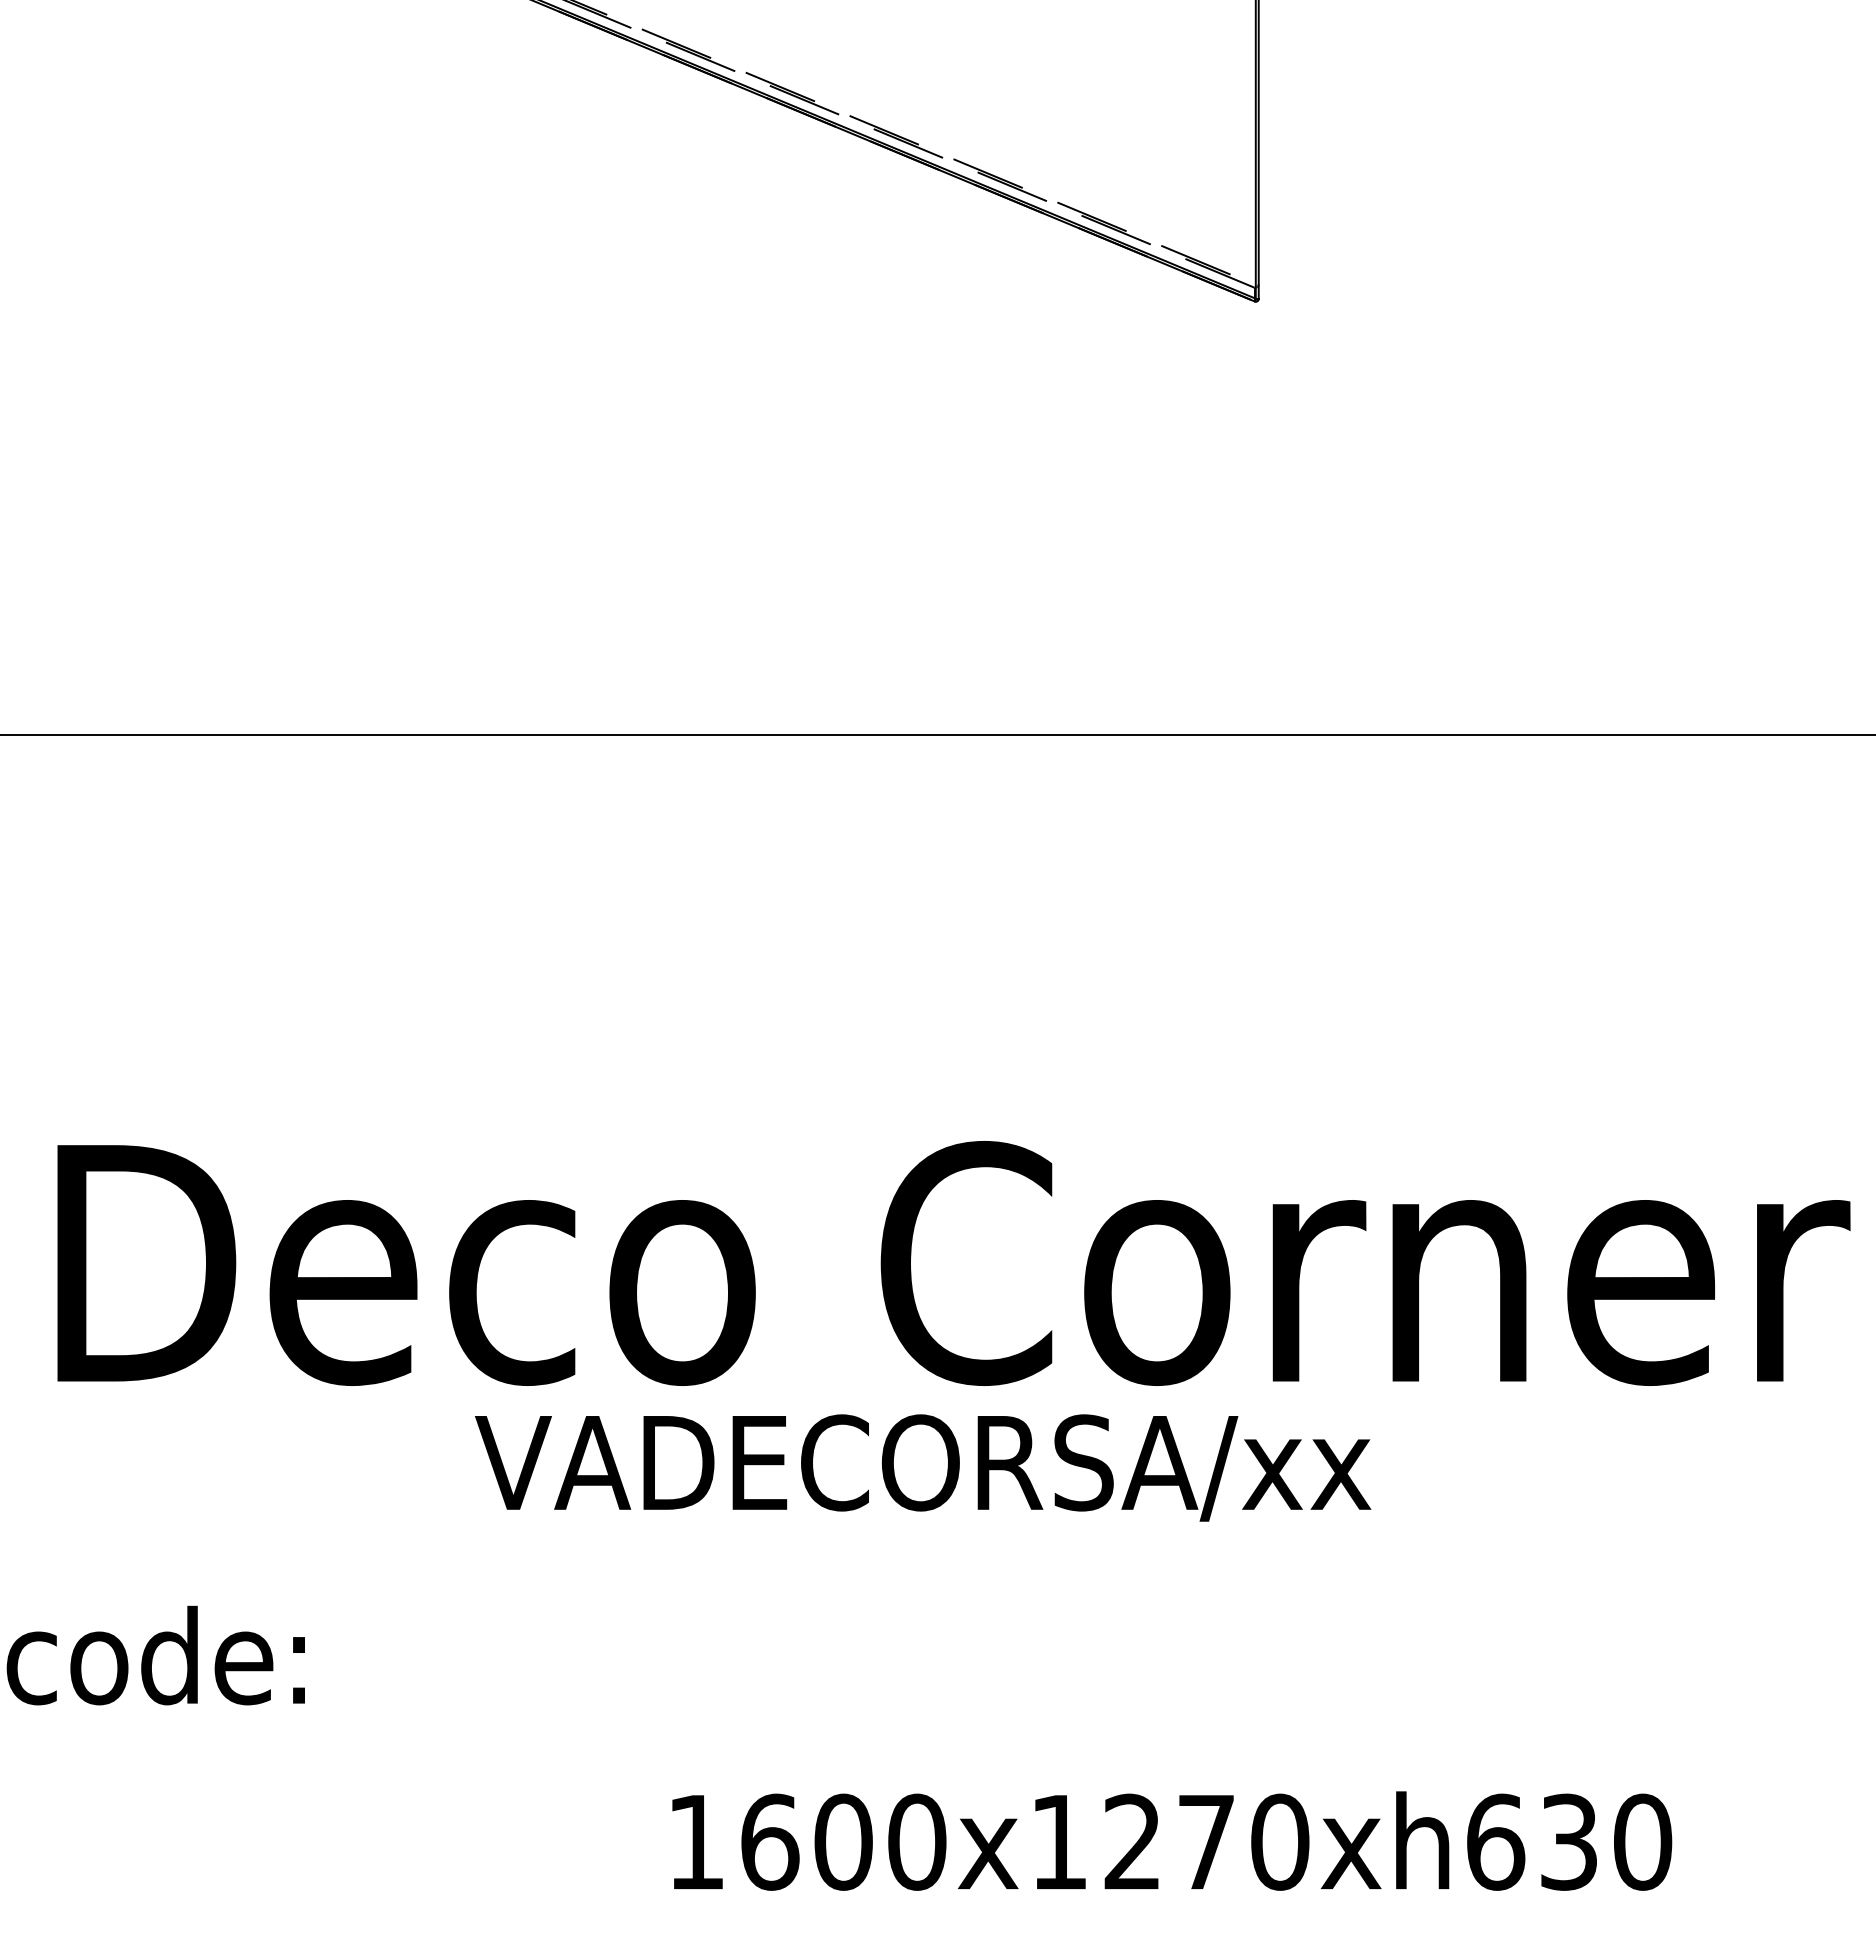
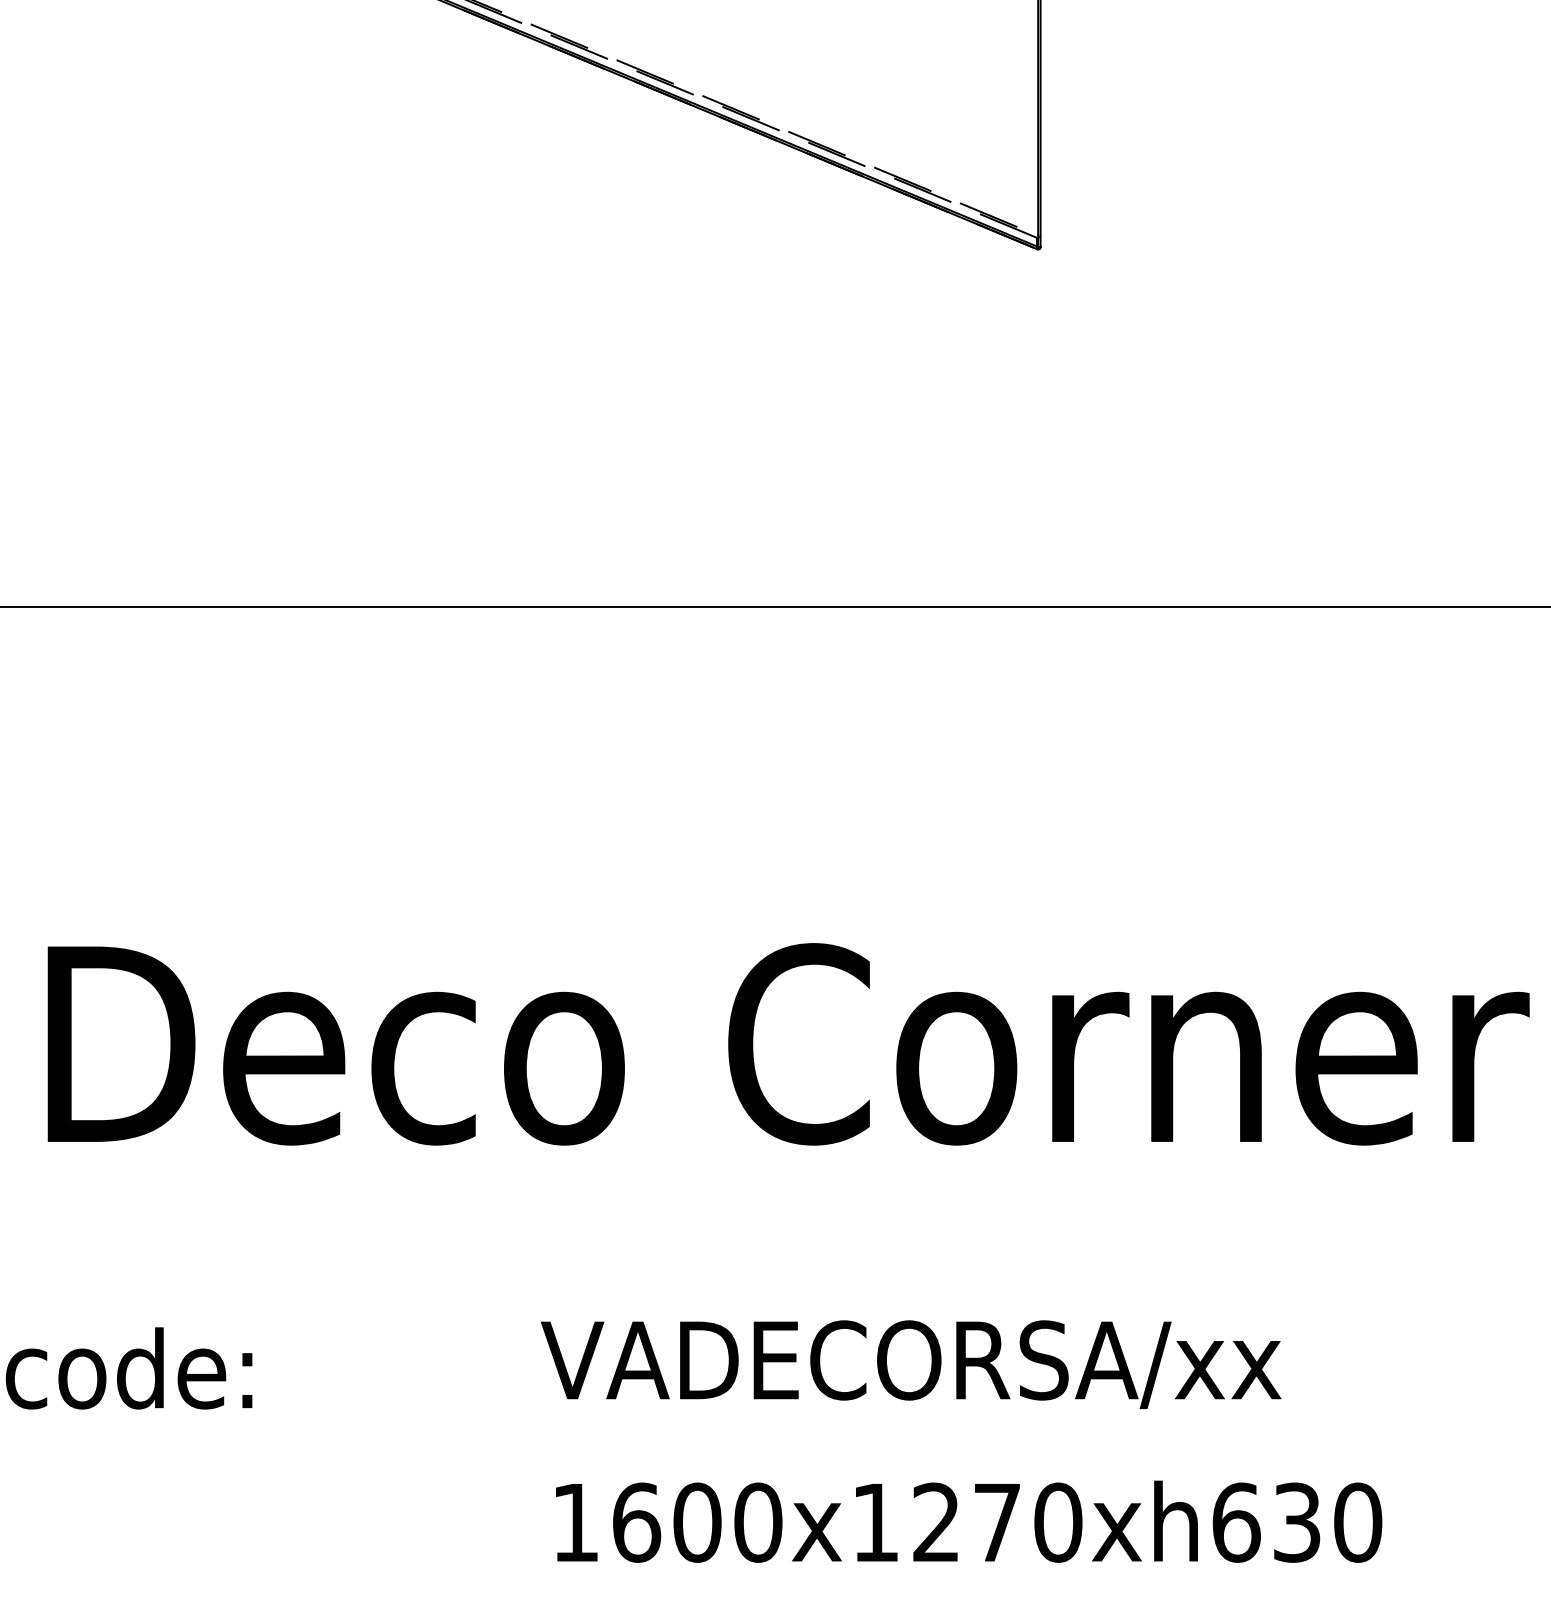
text: (923, 1467) -> (911, 1364), moved

